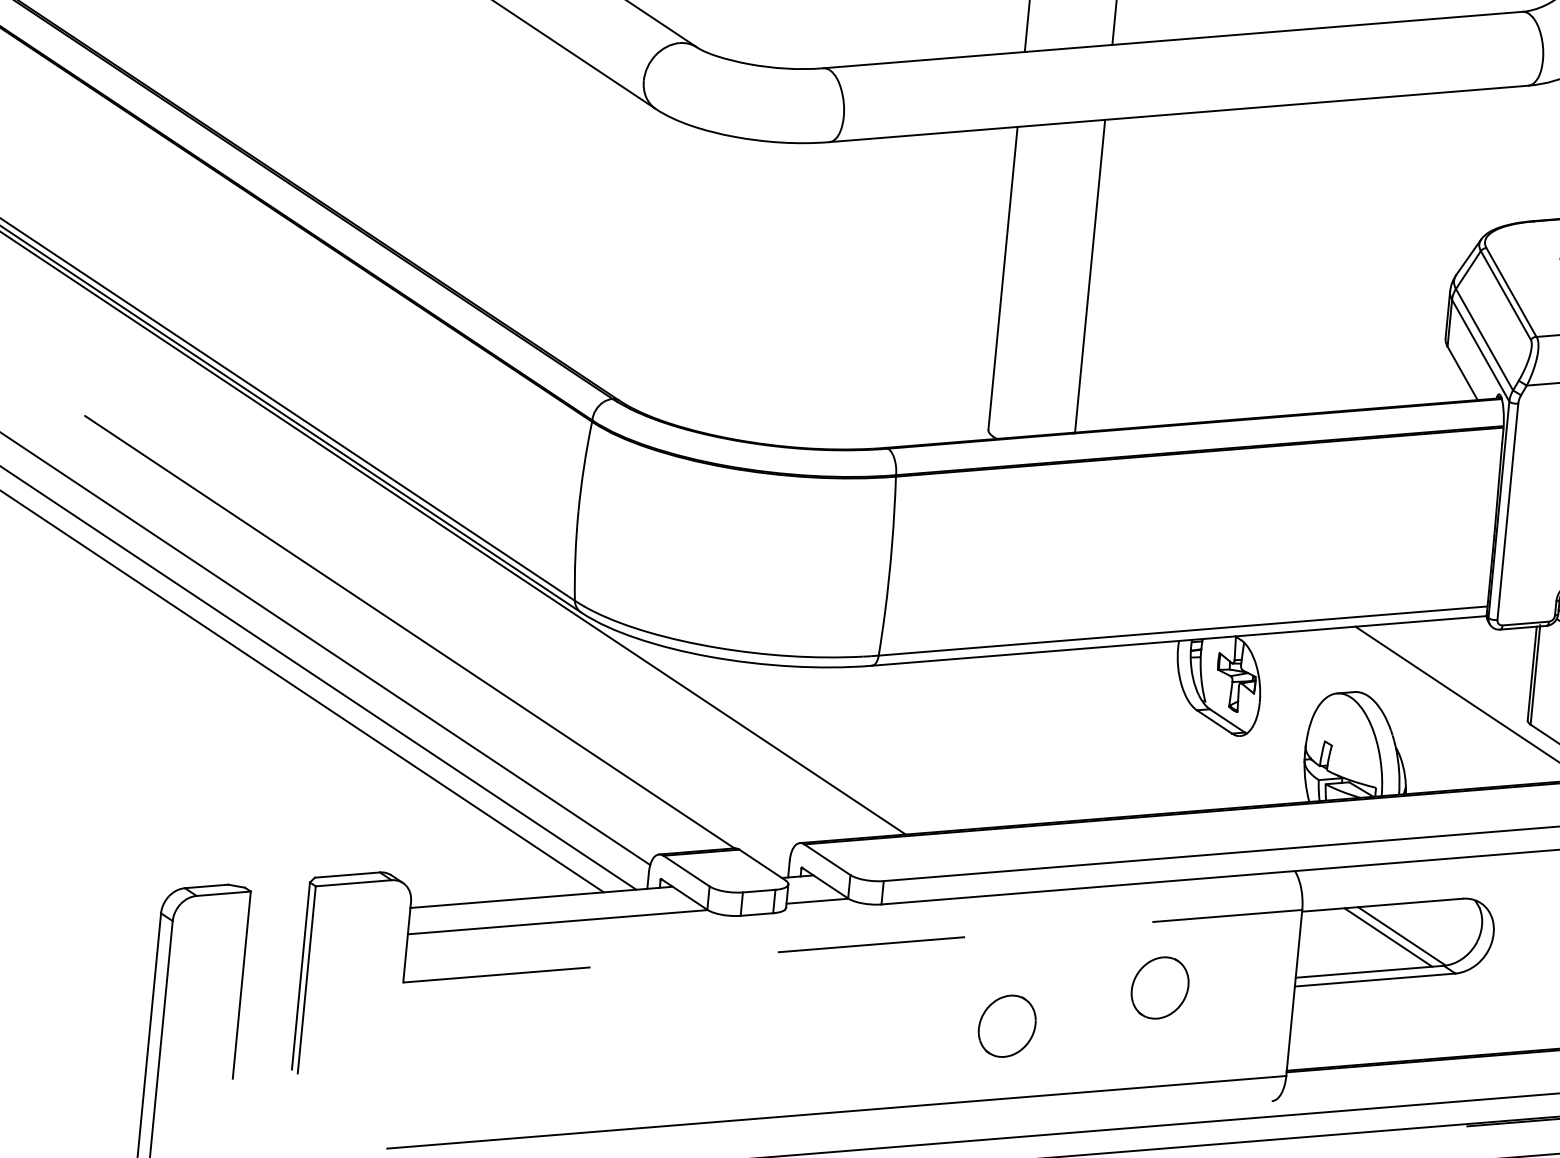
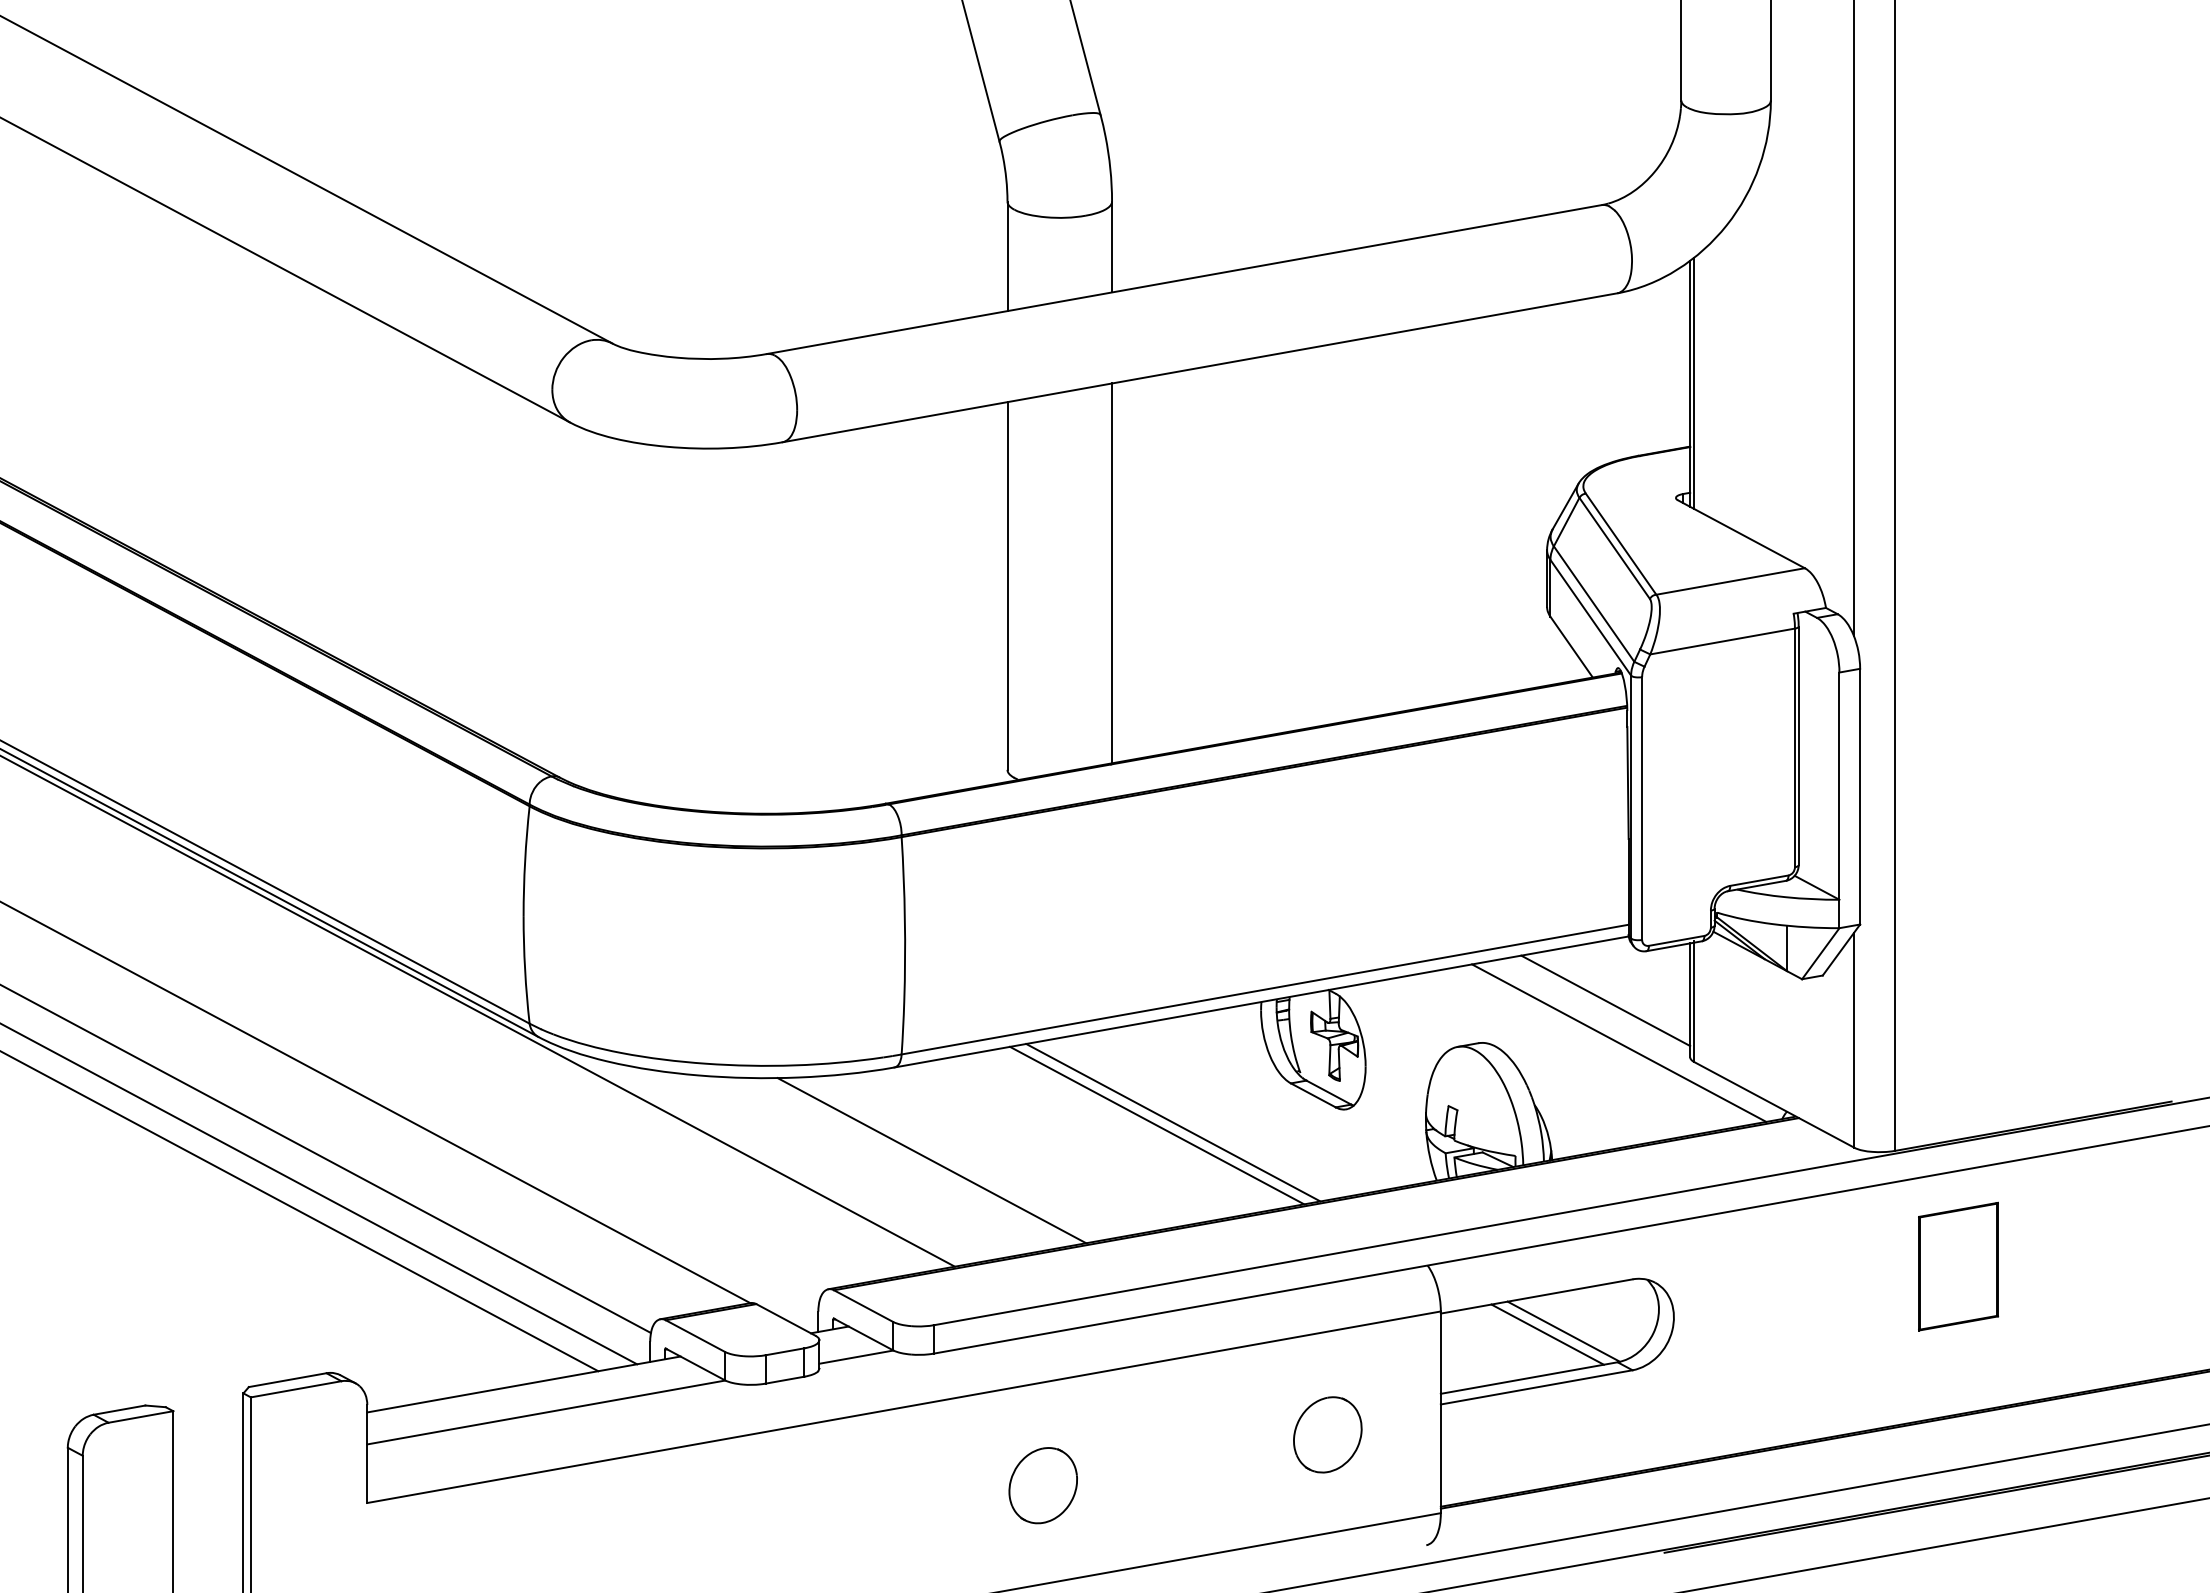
line: (1462, 666) -> (1605, 1000), added
line: (1097, 733) -> (1173, 1122), added
line: (1083, 734) -> (1157, 1125), added
line: (894, 745) -> (931, 1160), added
line: (853, 946) -> (904, 1407), dashed -> solid
part: (1159, 987) -> (1327, 1434), moved
part: (1006, 1026) -> (1042, 1485), moved

